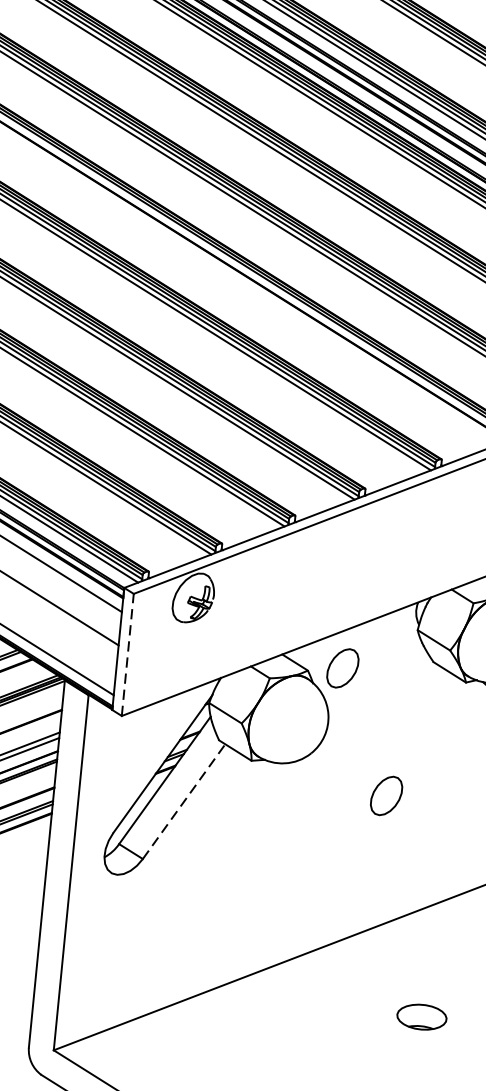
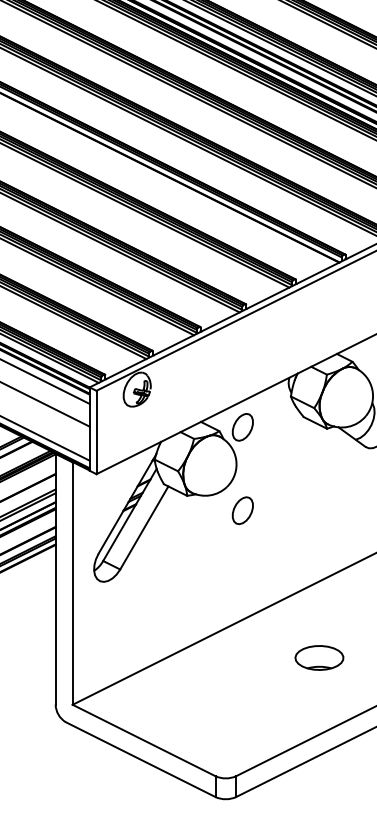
line: (127, 654) -> (96, 432), dashed -> solid
part: (386, 795) -> (242, 510), moved
line: (184, 800) -> (144, 527), dashed -> solid
part: (422, 1016) -> (319, 657), size x1.43

